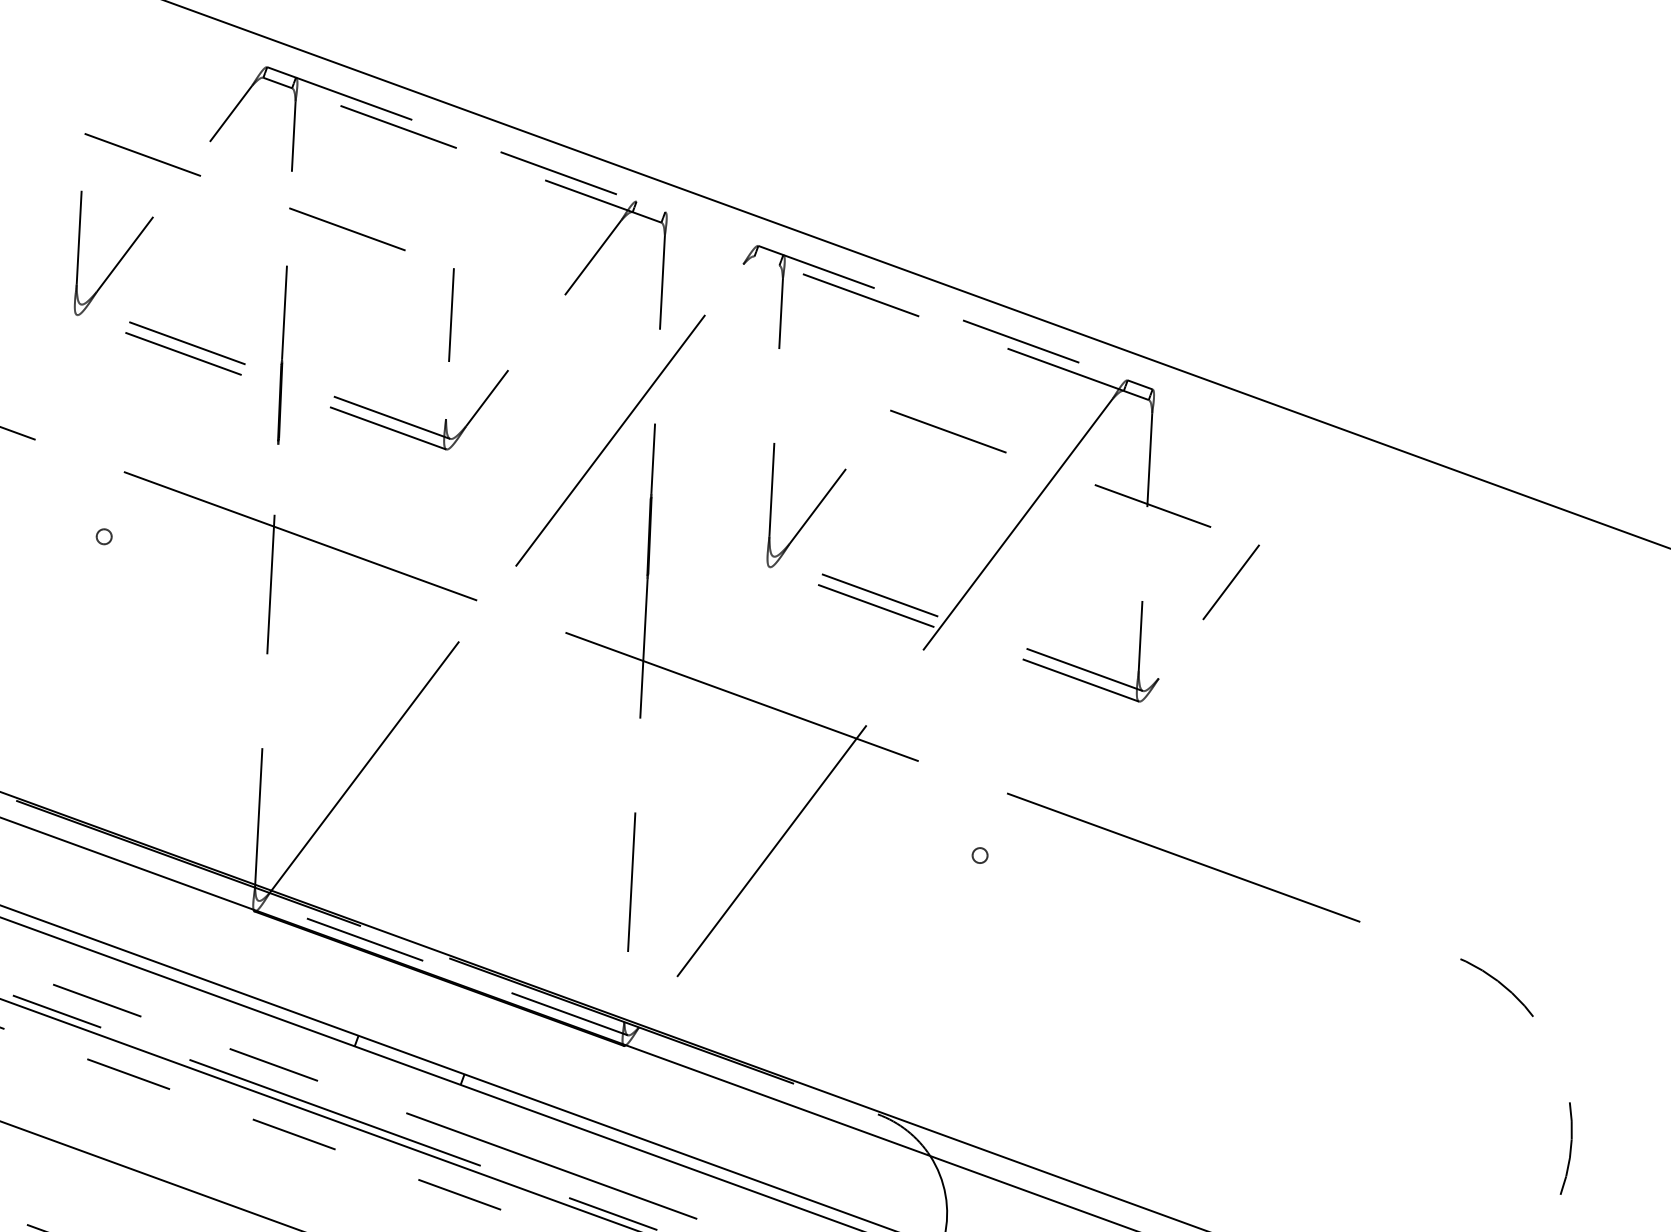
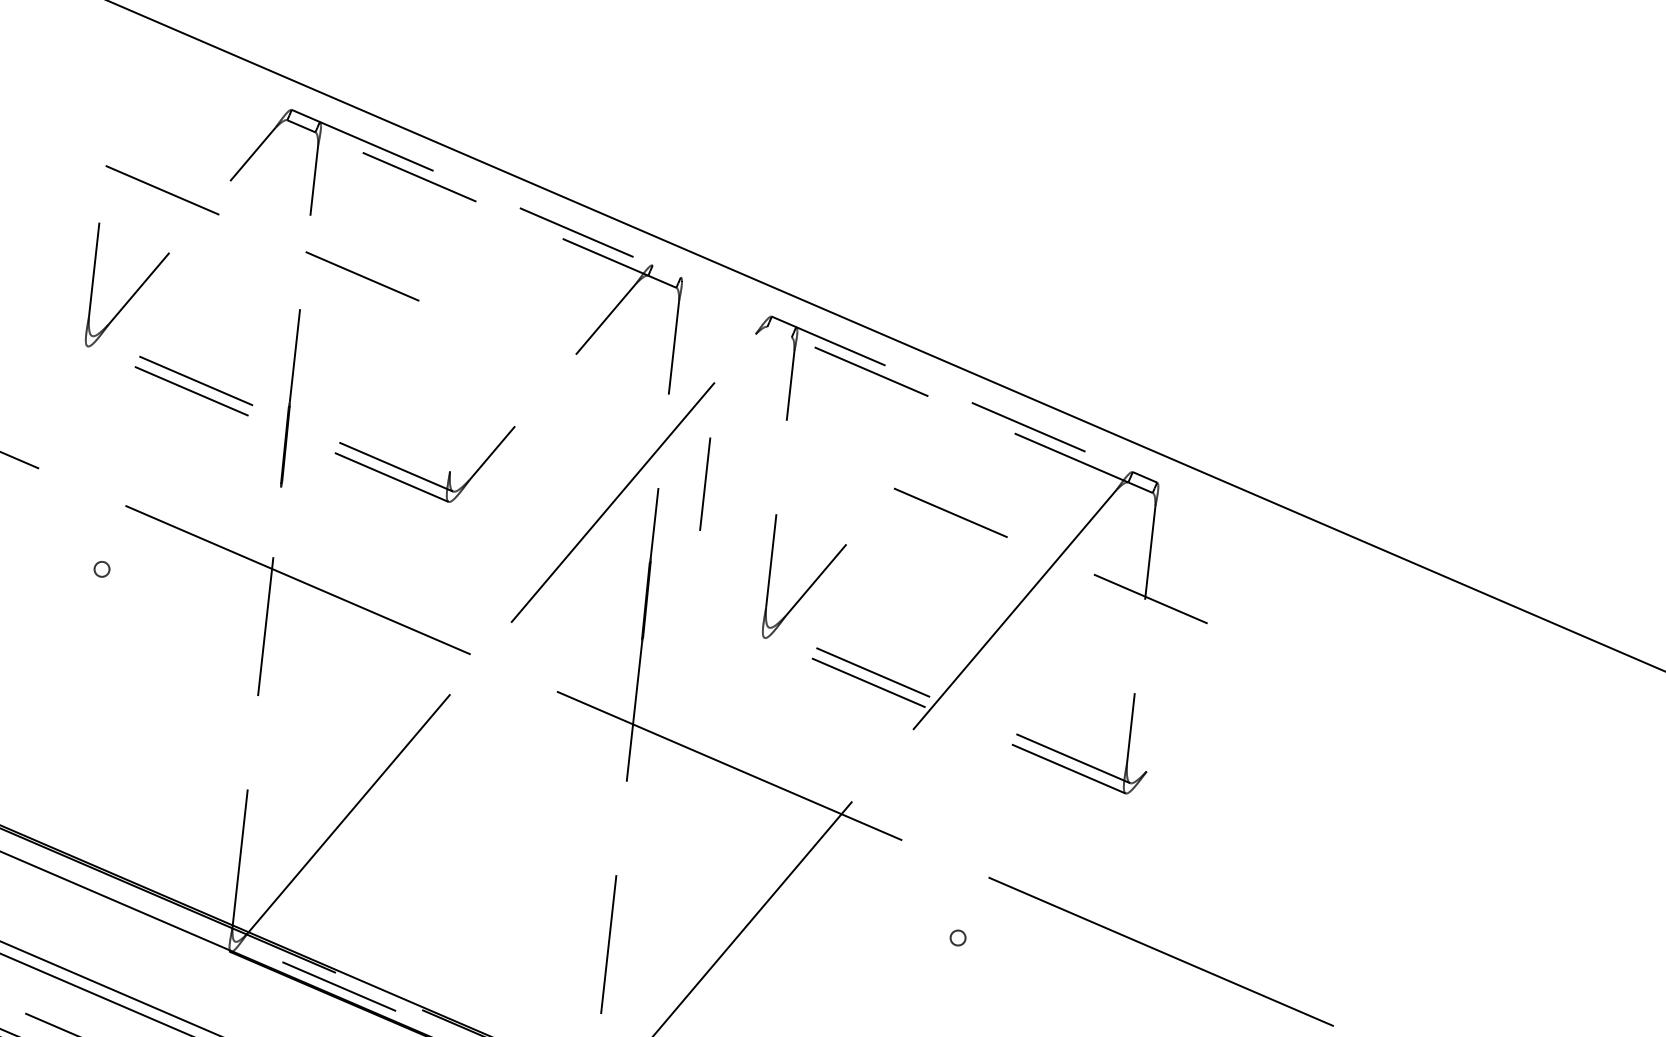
line: (451, 314) -> (705, 483), moved
line: (1230, 582) -> (1223, 679), removed

